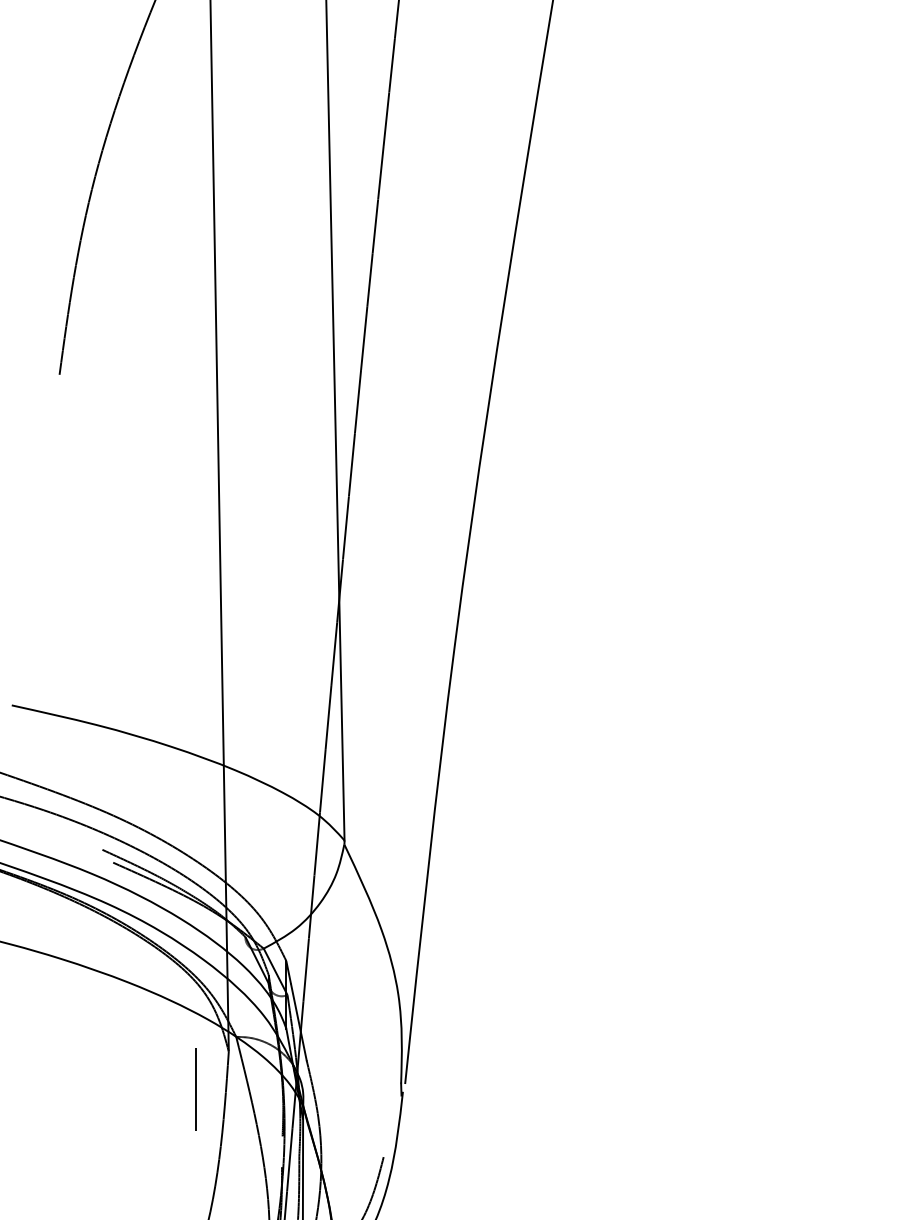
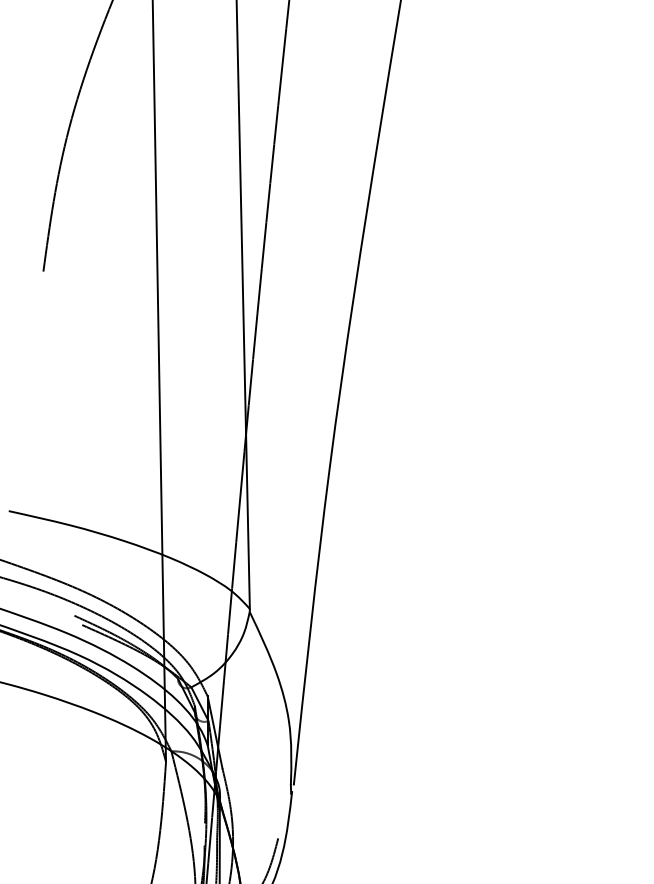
line: (195, 1089) -> (141, 789), removed

